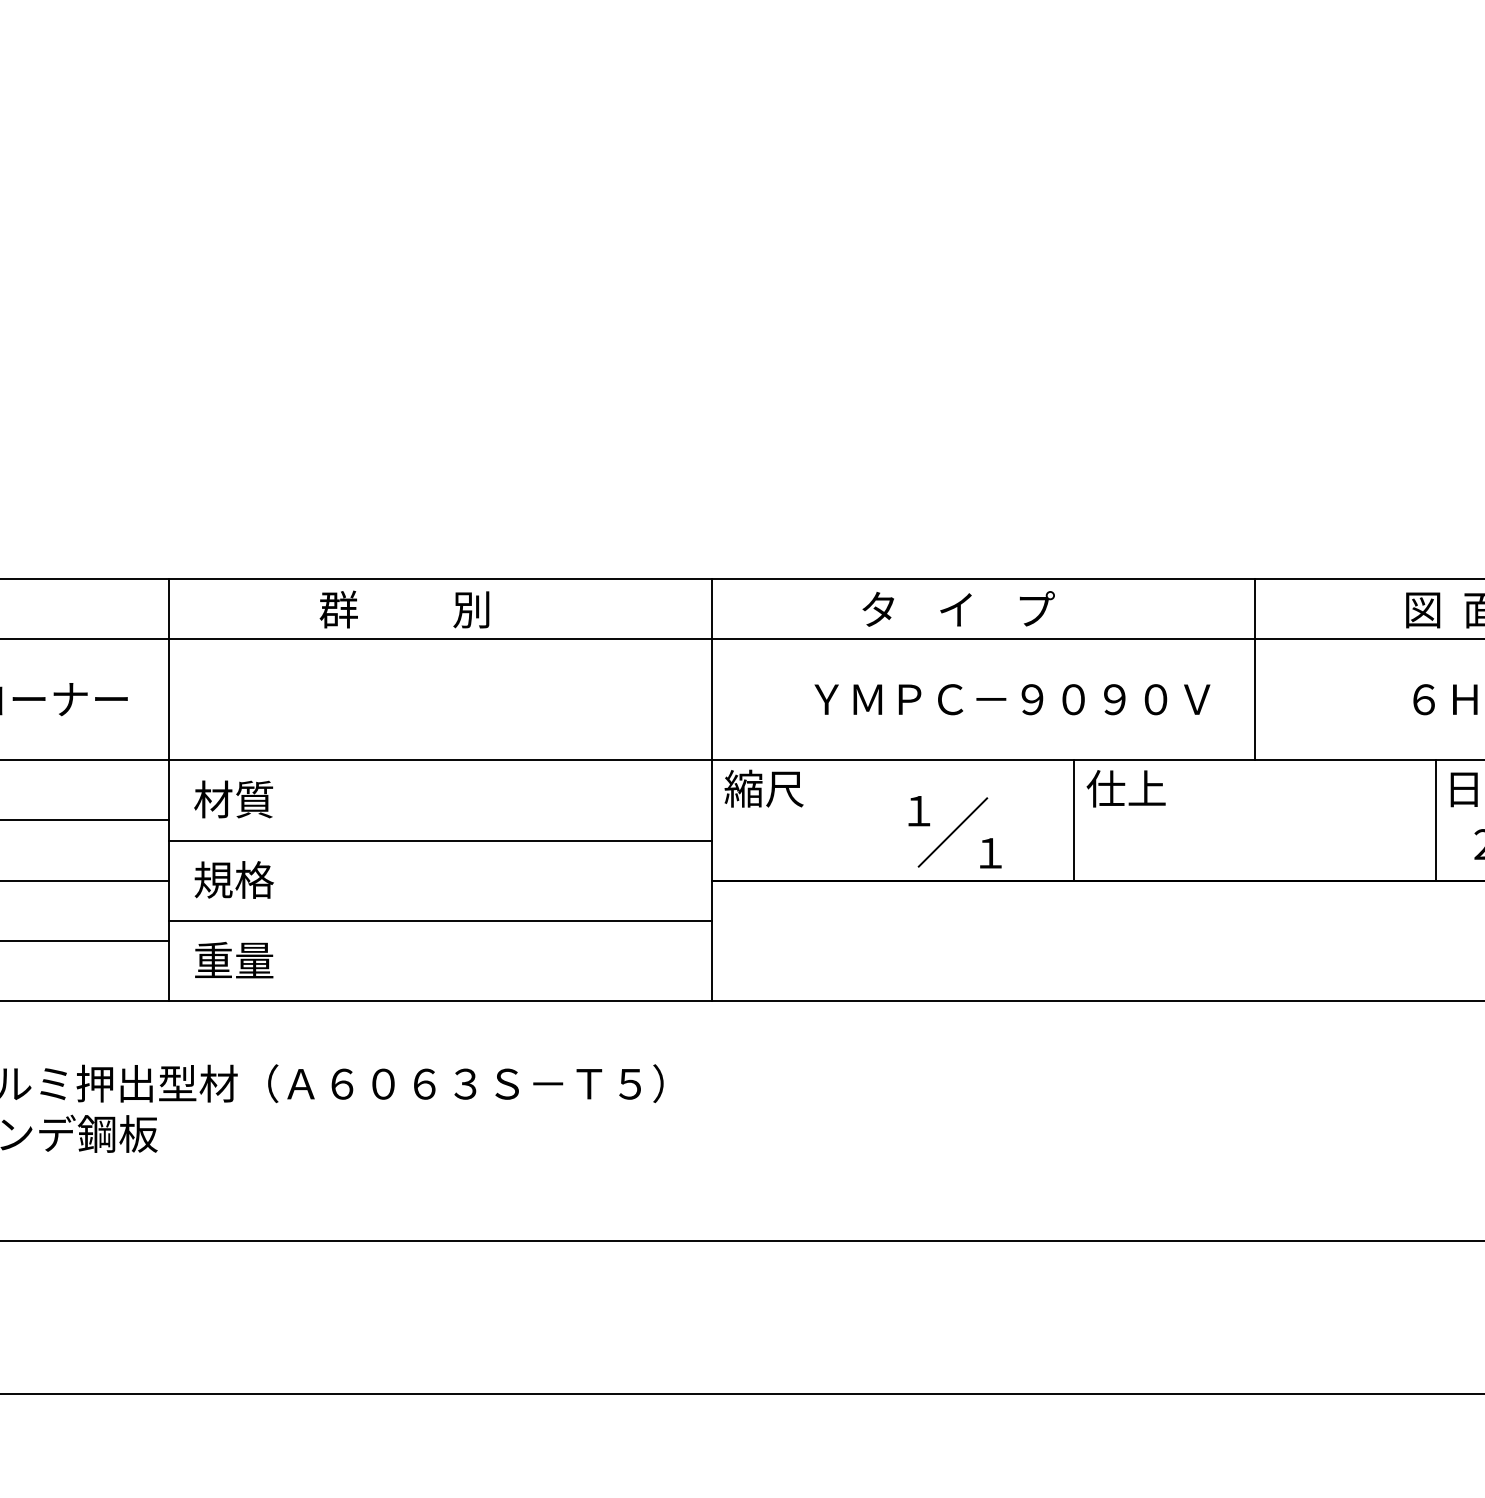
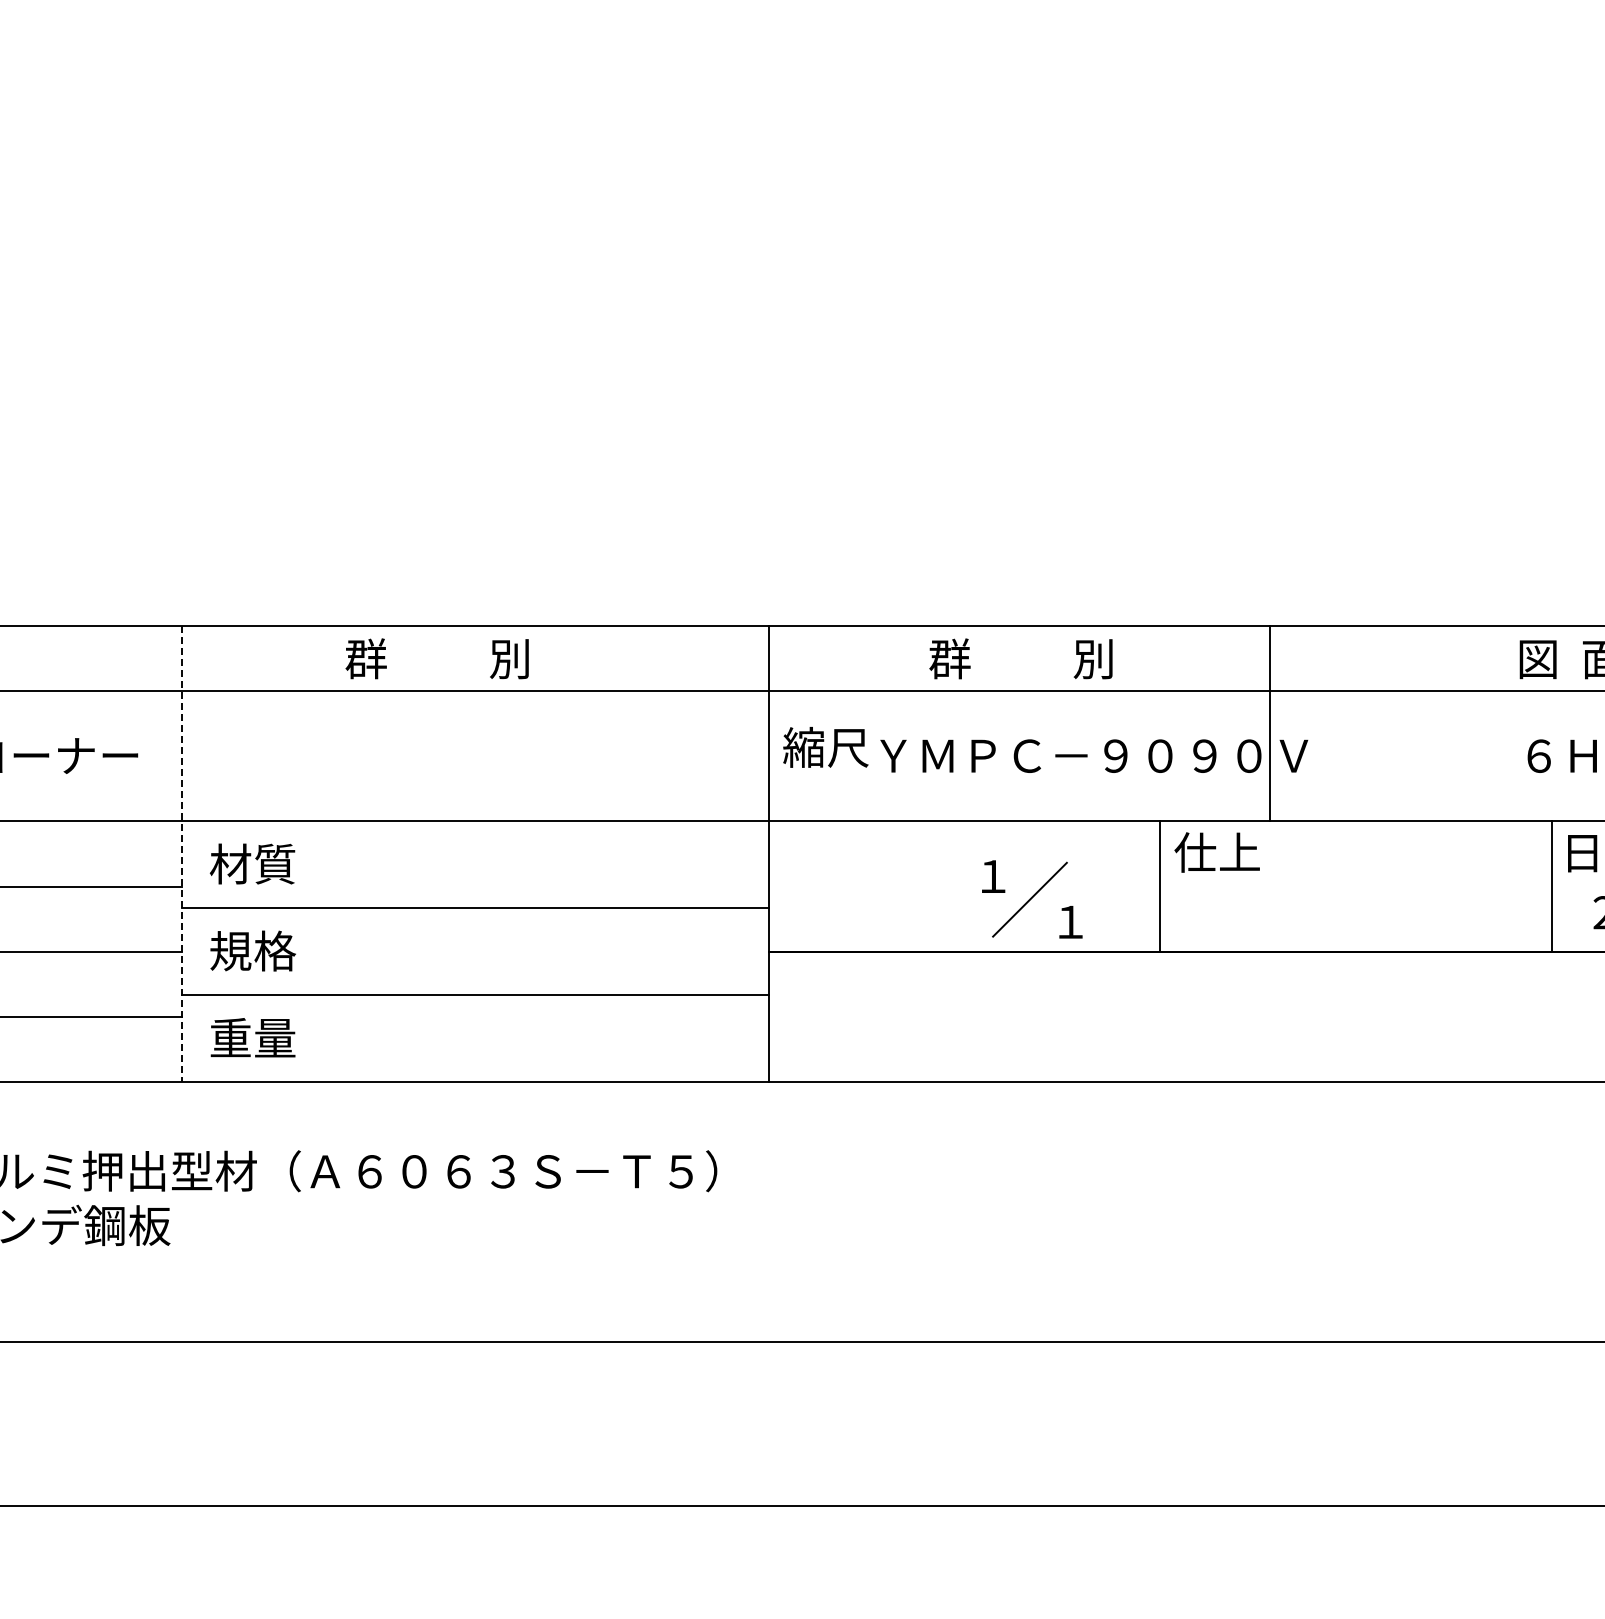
text: (957, 609) -> (1034, 658), タ    イ    プ -> 群          別
line: (1255, 669) -> (1270, 723), moved
text: (763, 788) -> (825, 747), moved
line: (168, 790) -> (182, 854), solid -> dashed

